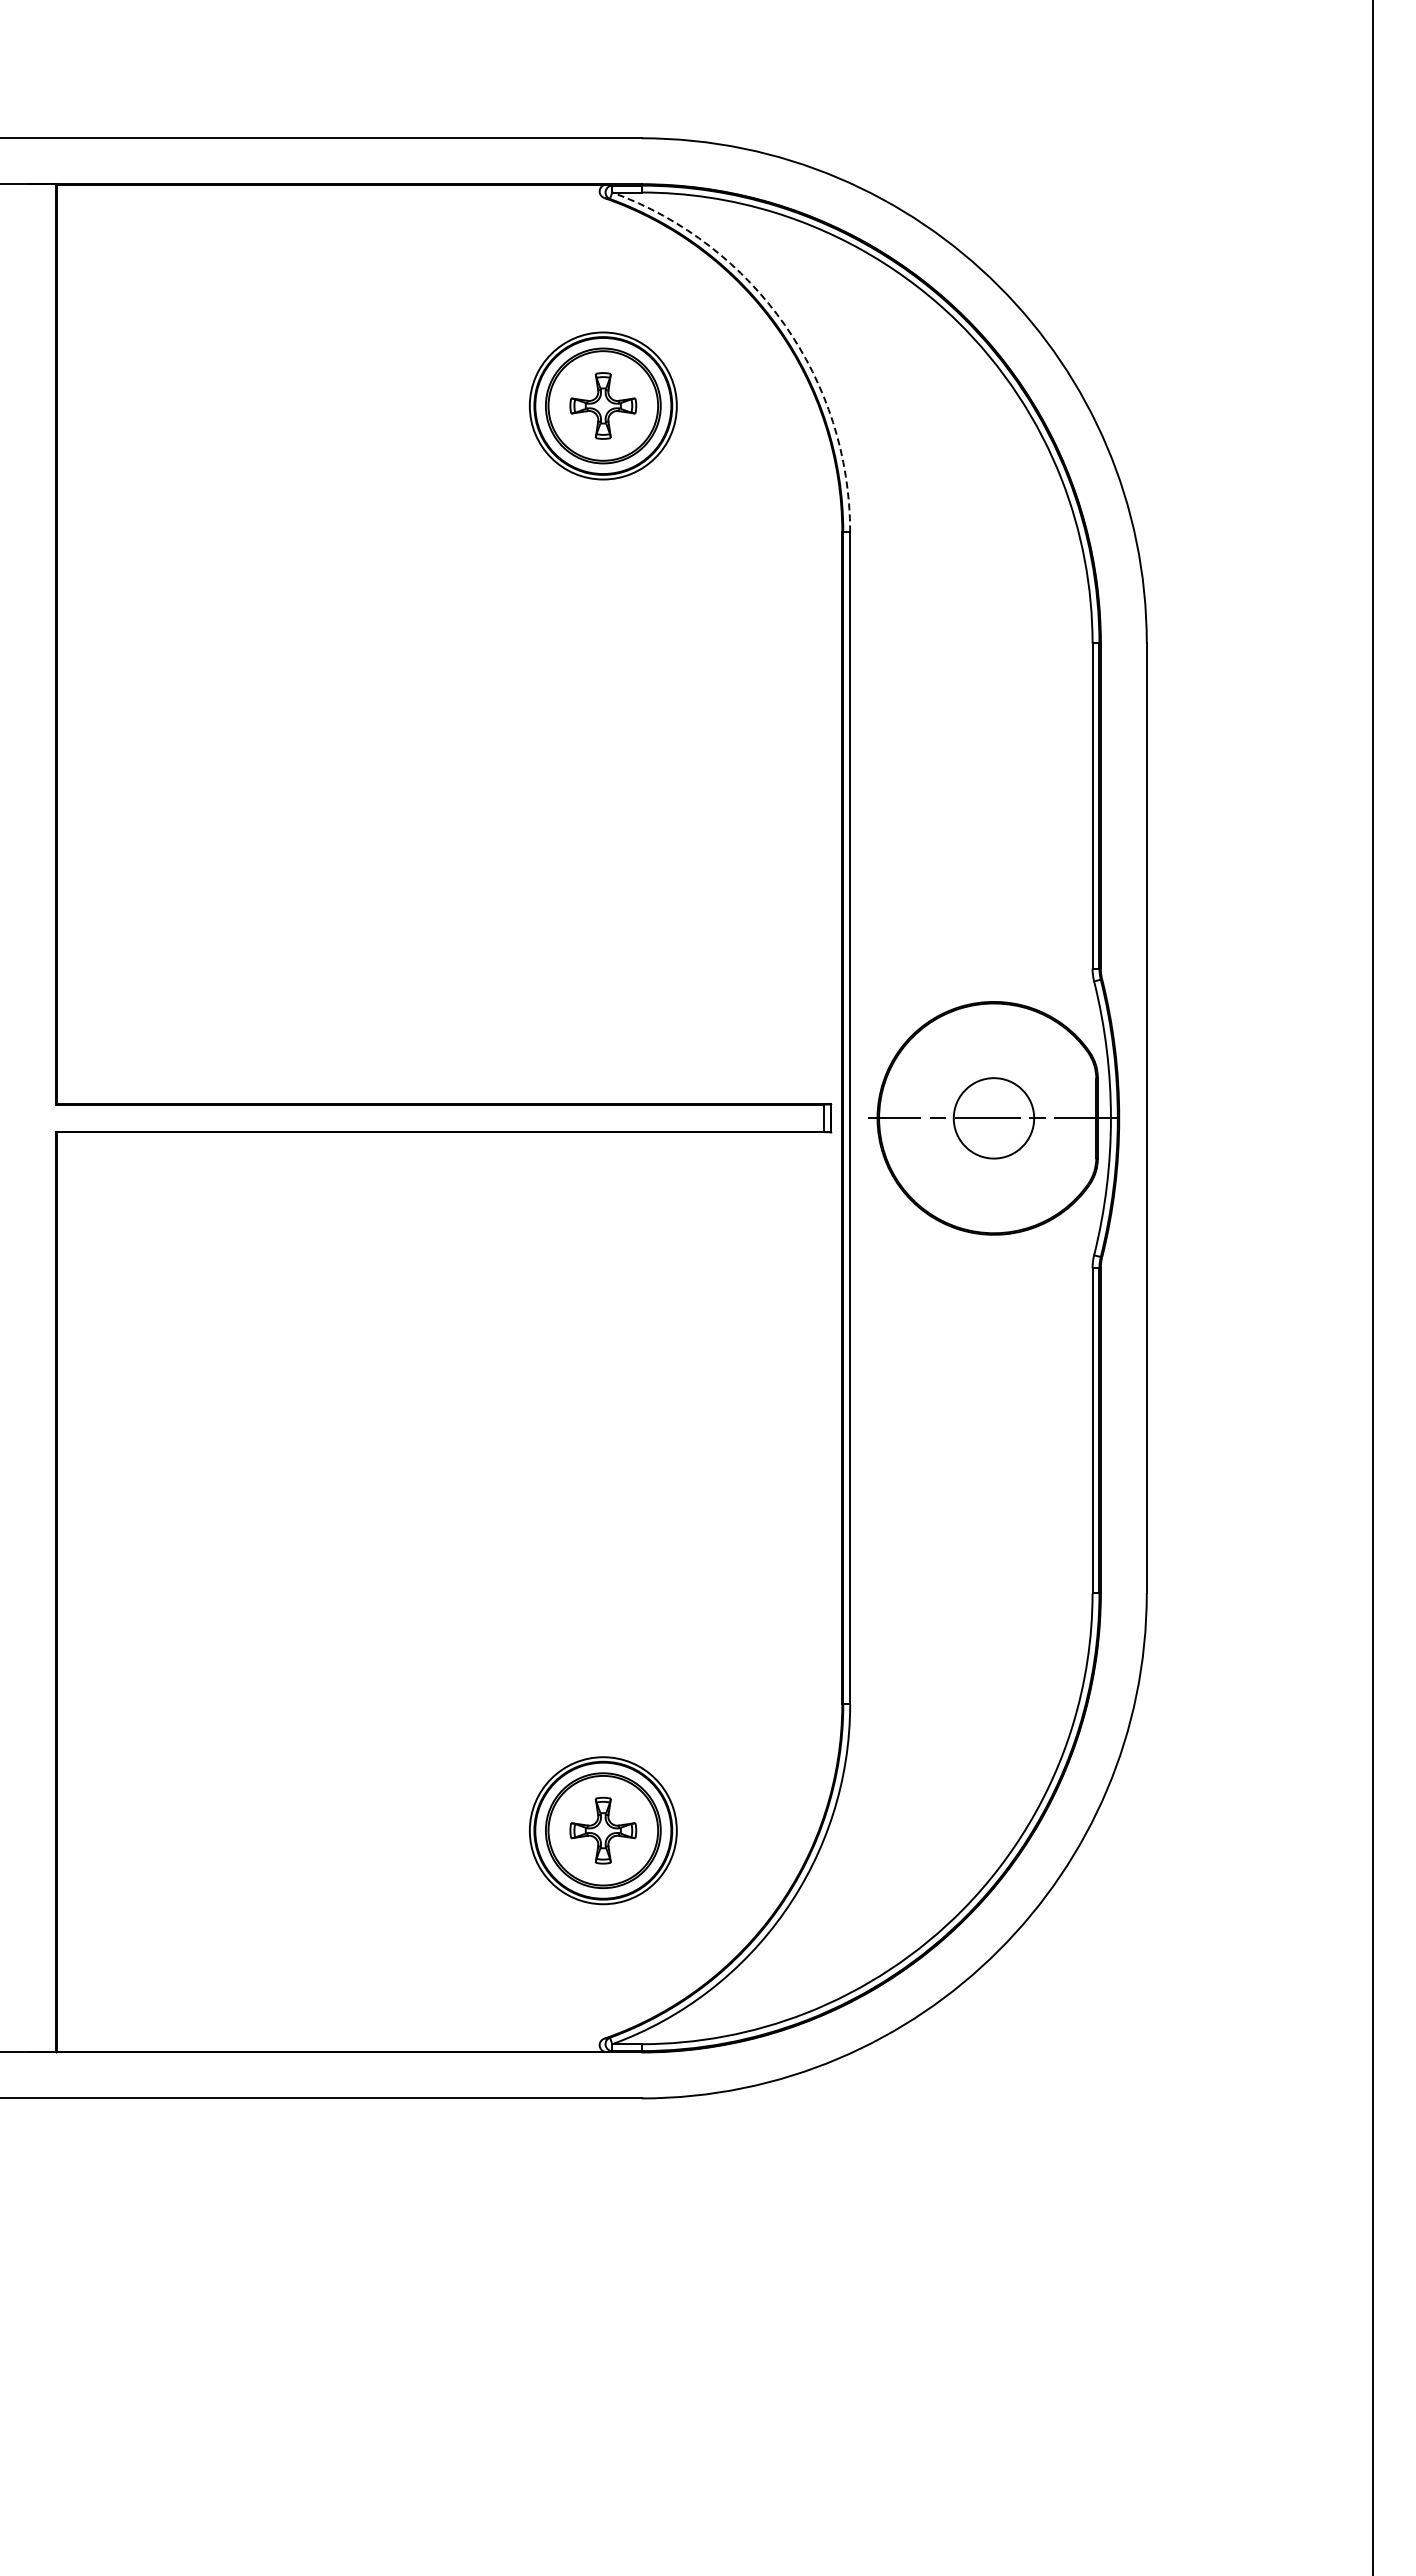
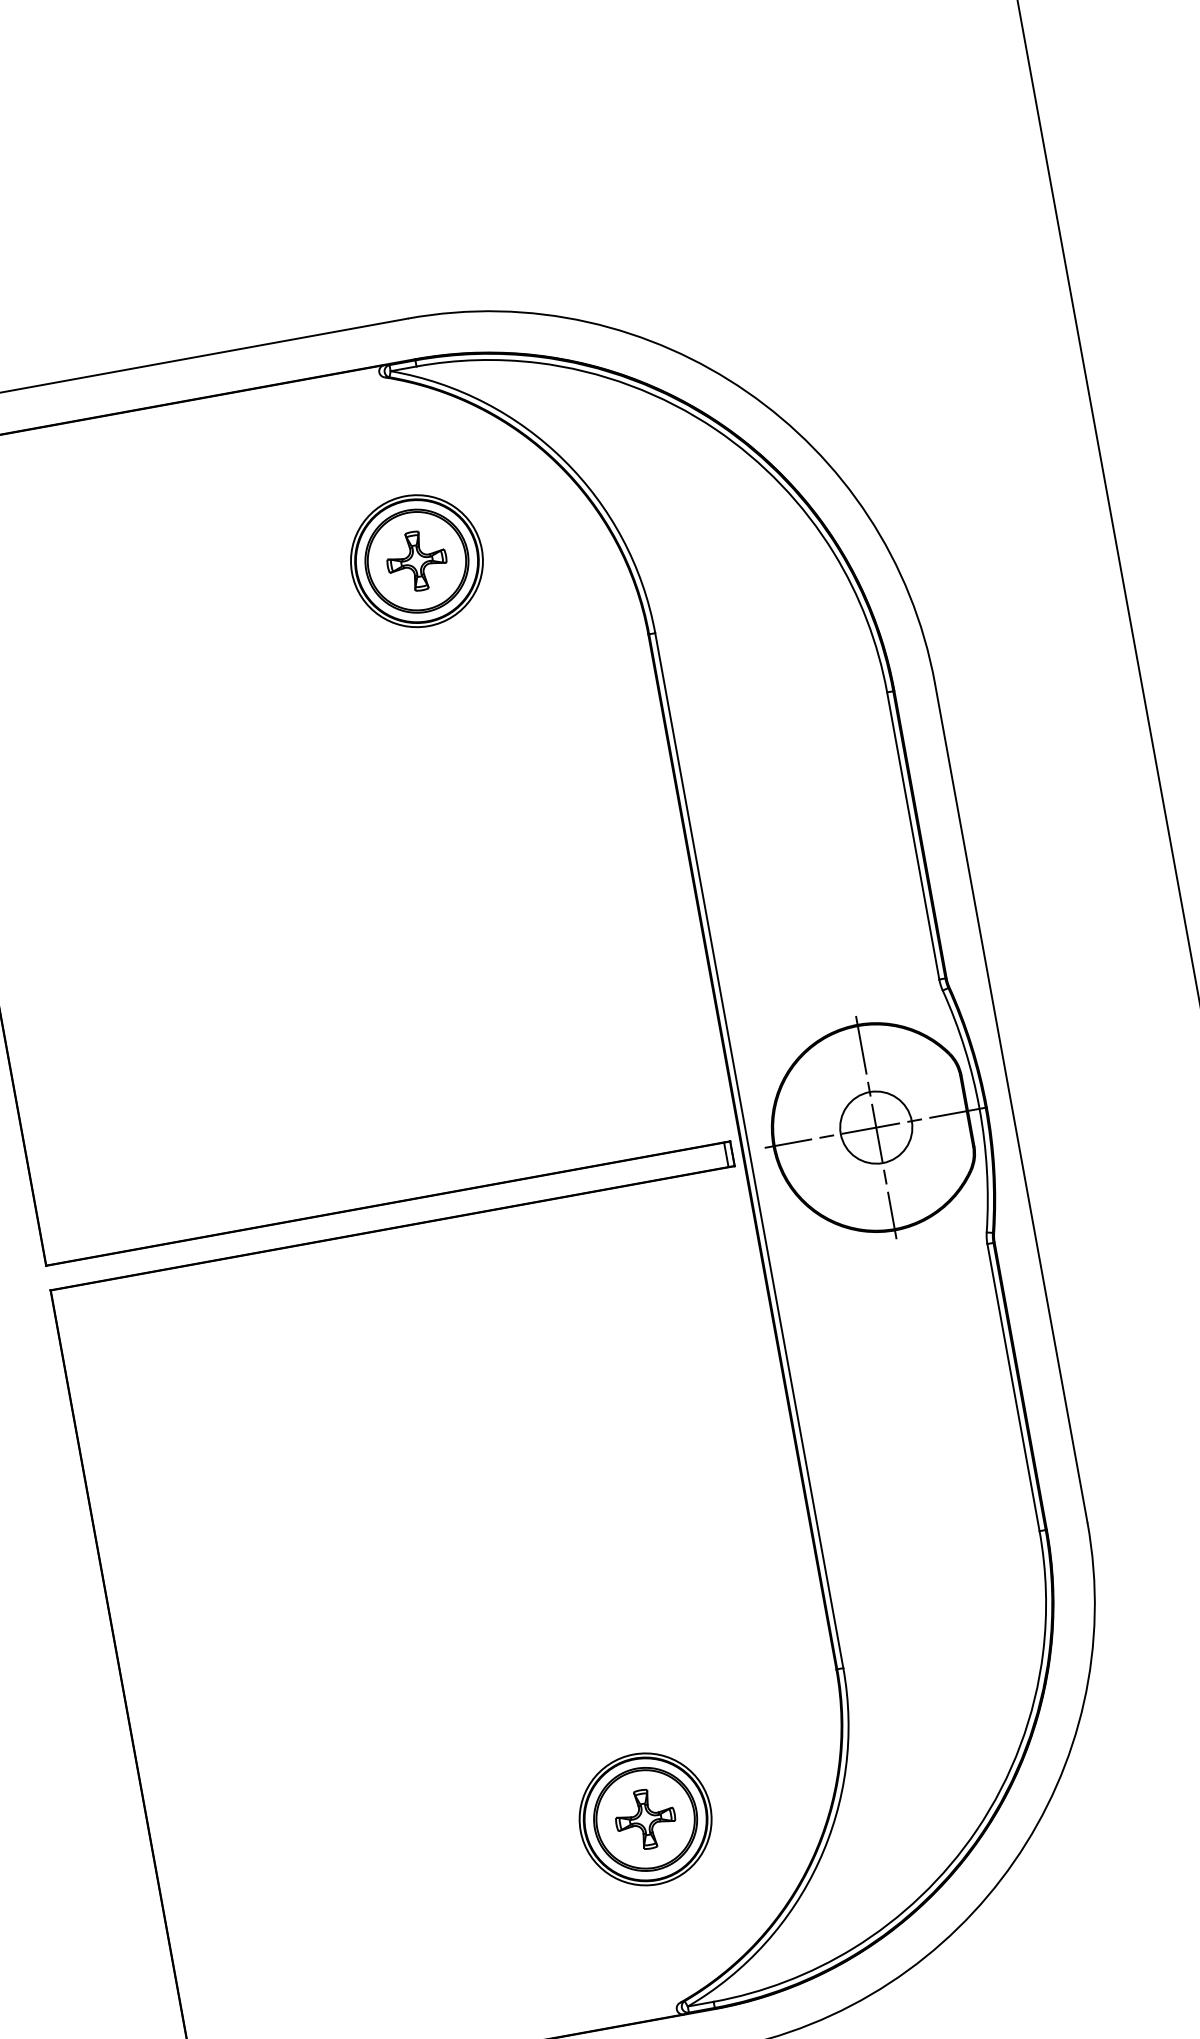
arc: (784, 324) -> (563, 460), dashed -> solid
line: (993, 1117) -> (875, 1126), added

